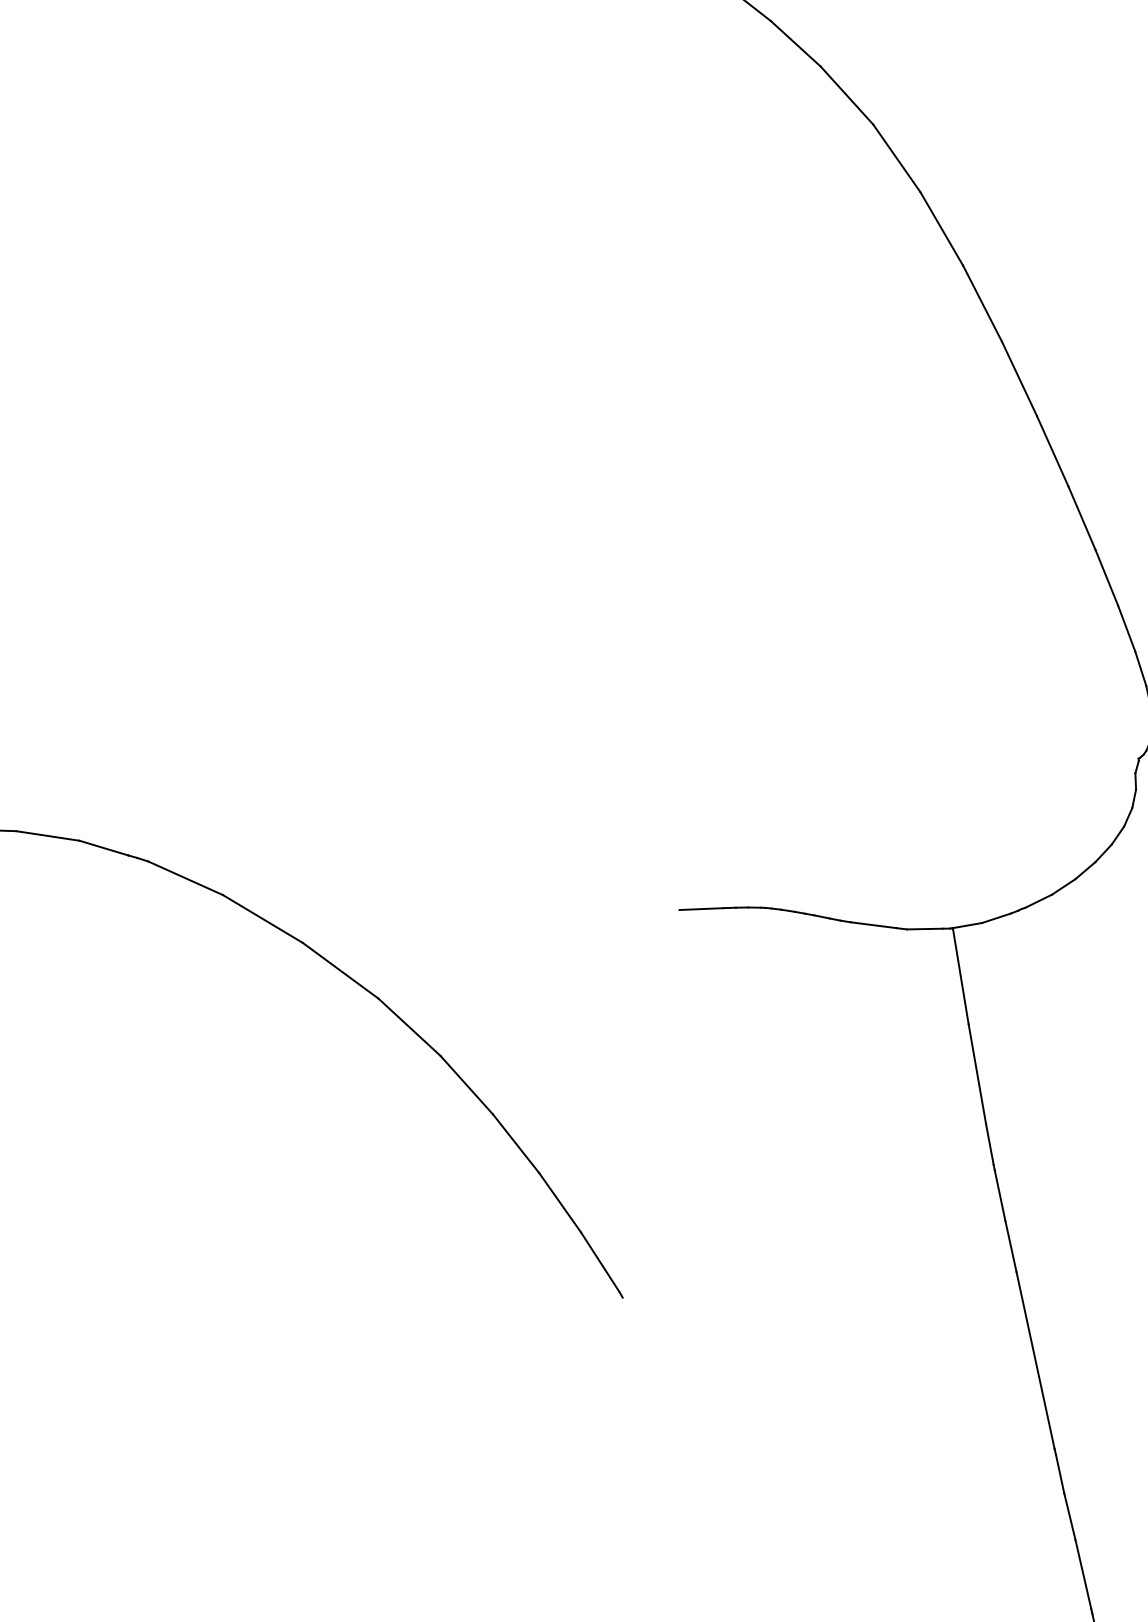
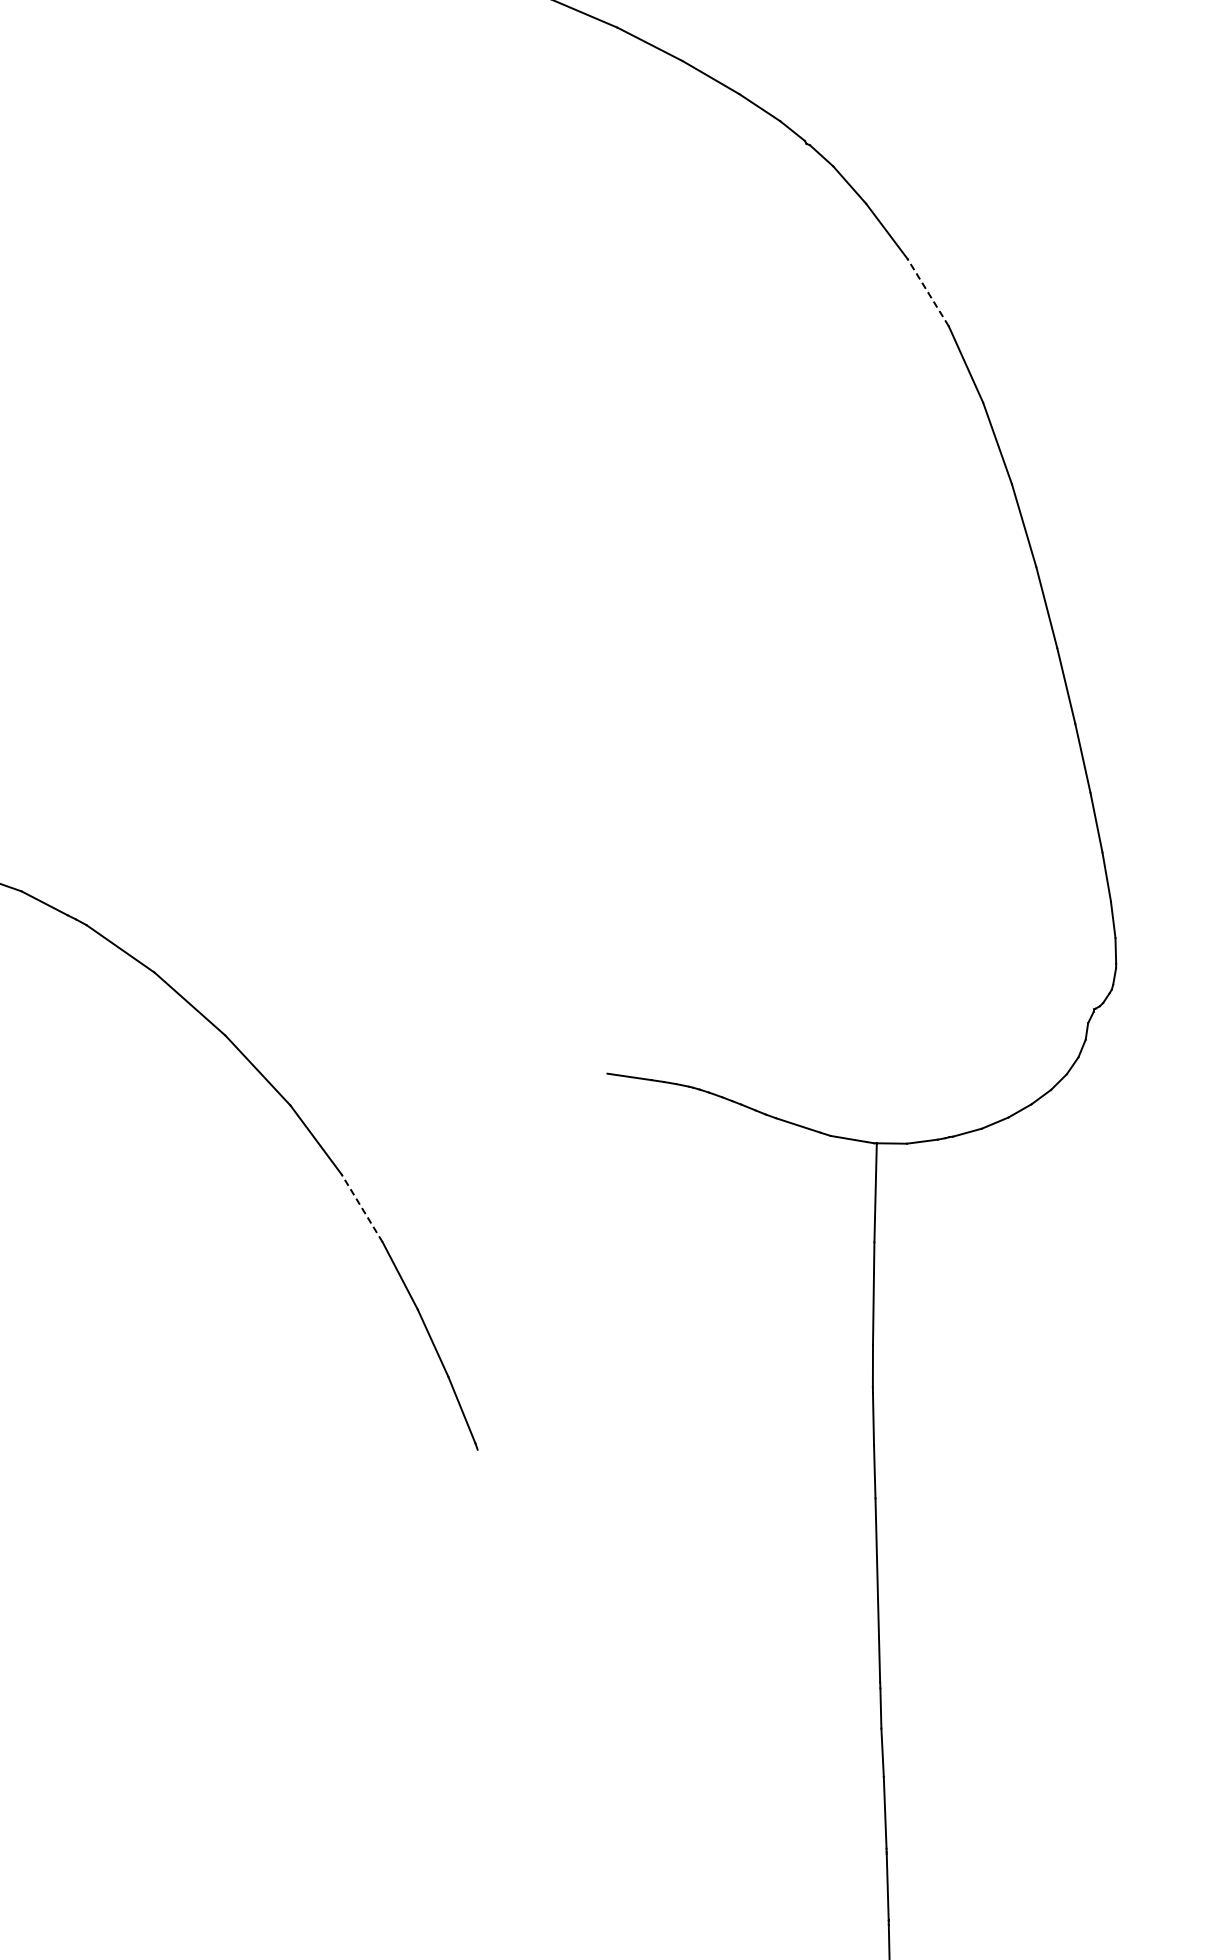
line: (847, 95) -> (928, 292), solid -> dashed
line: (467, 1085) -> (362, 1208), solid -> dashed

